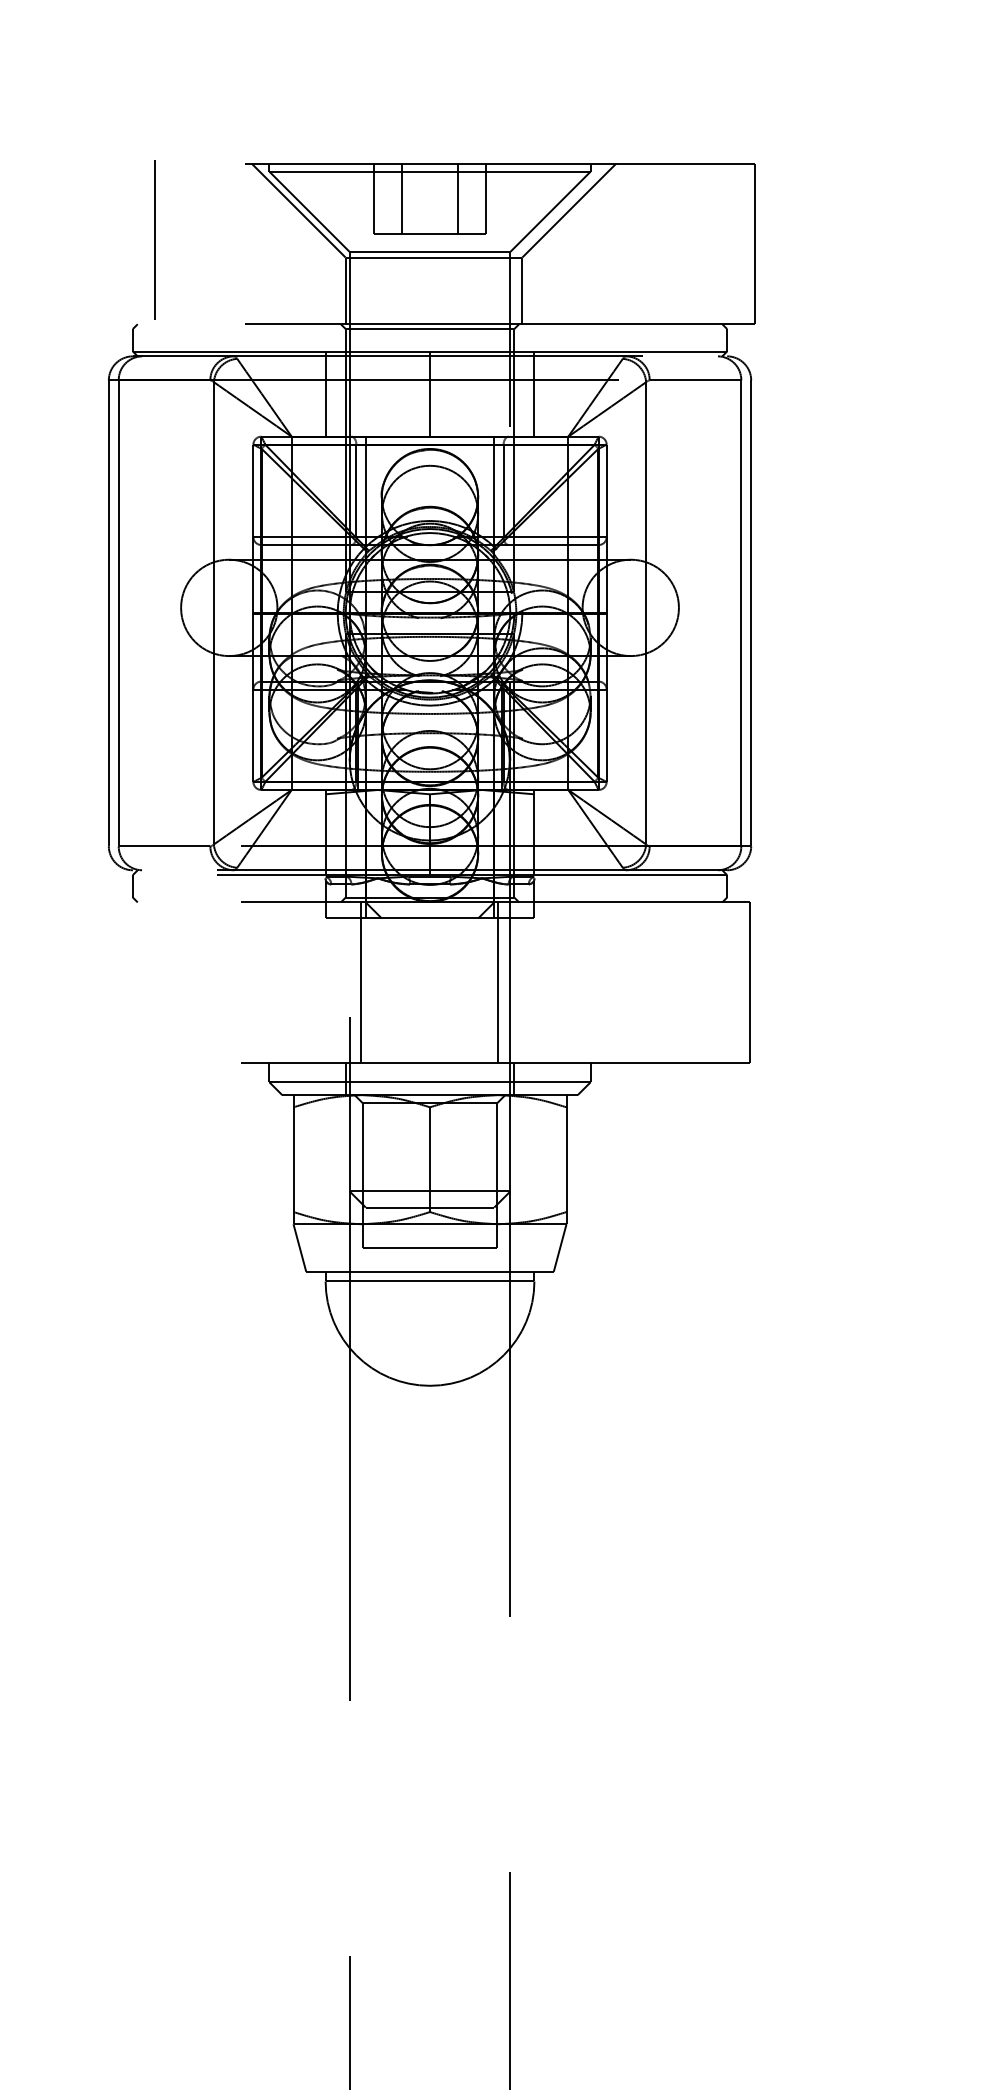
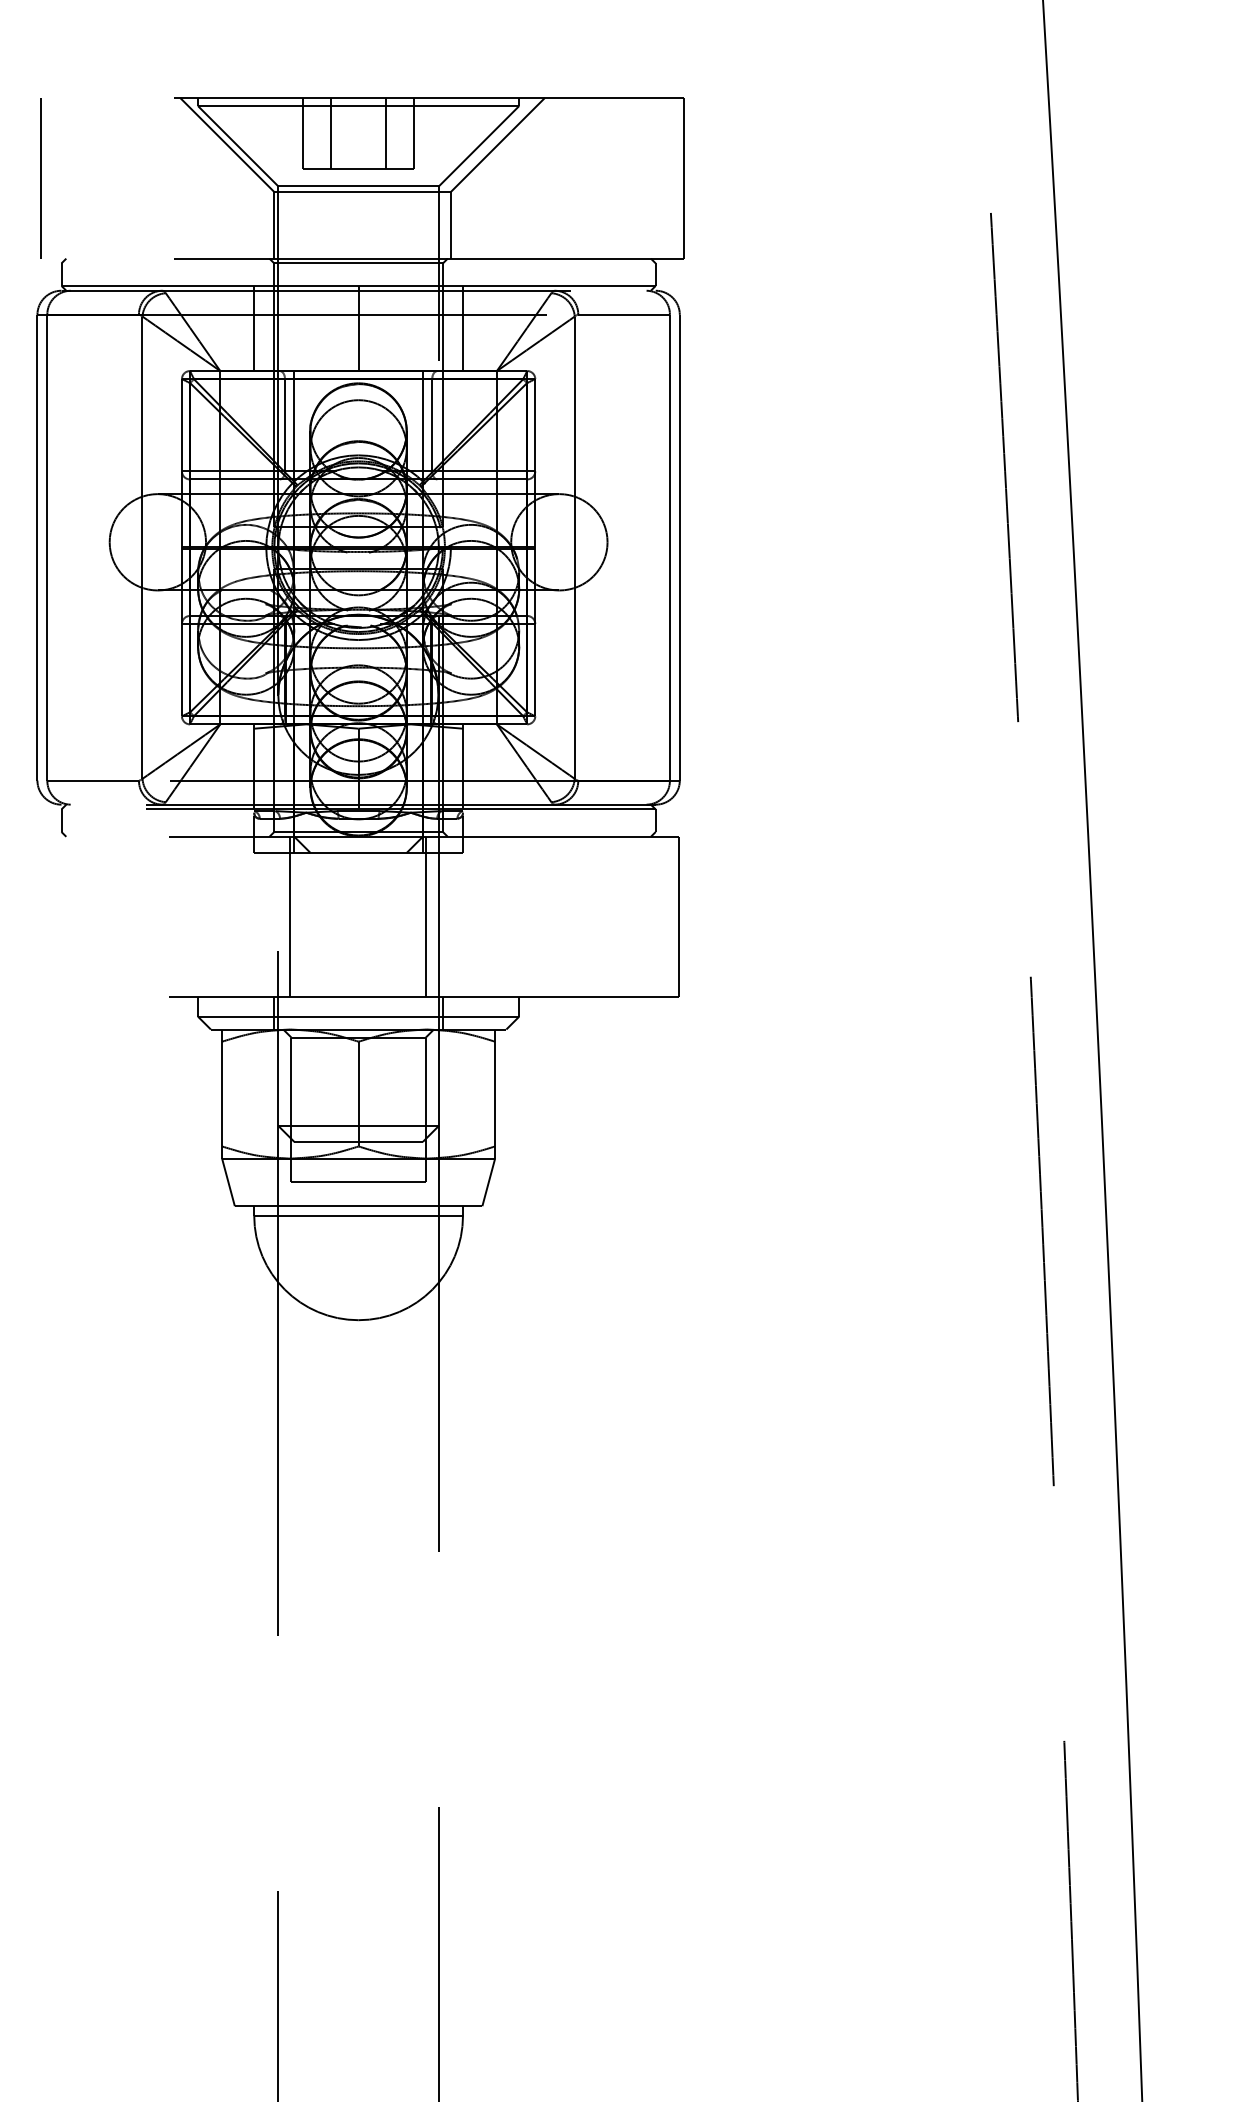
line: (153, 240) -> (40, 178), moved

